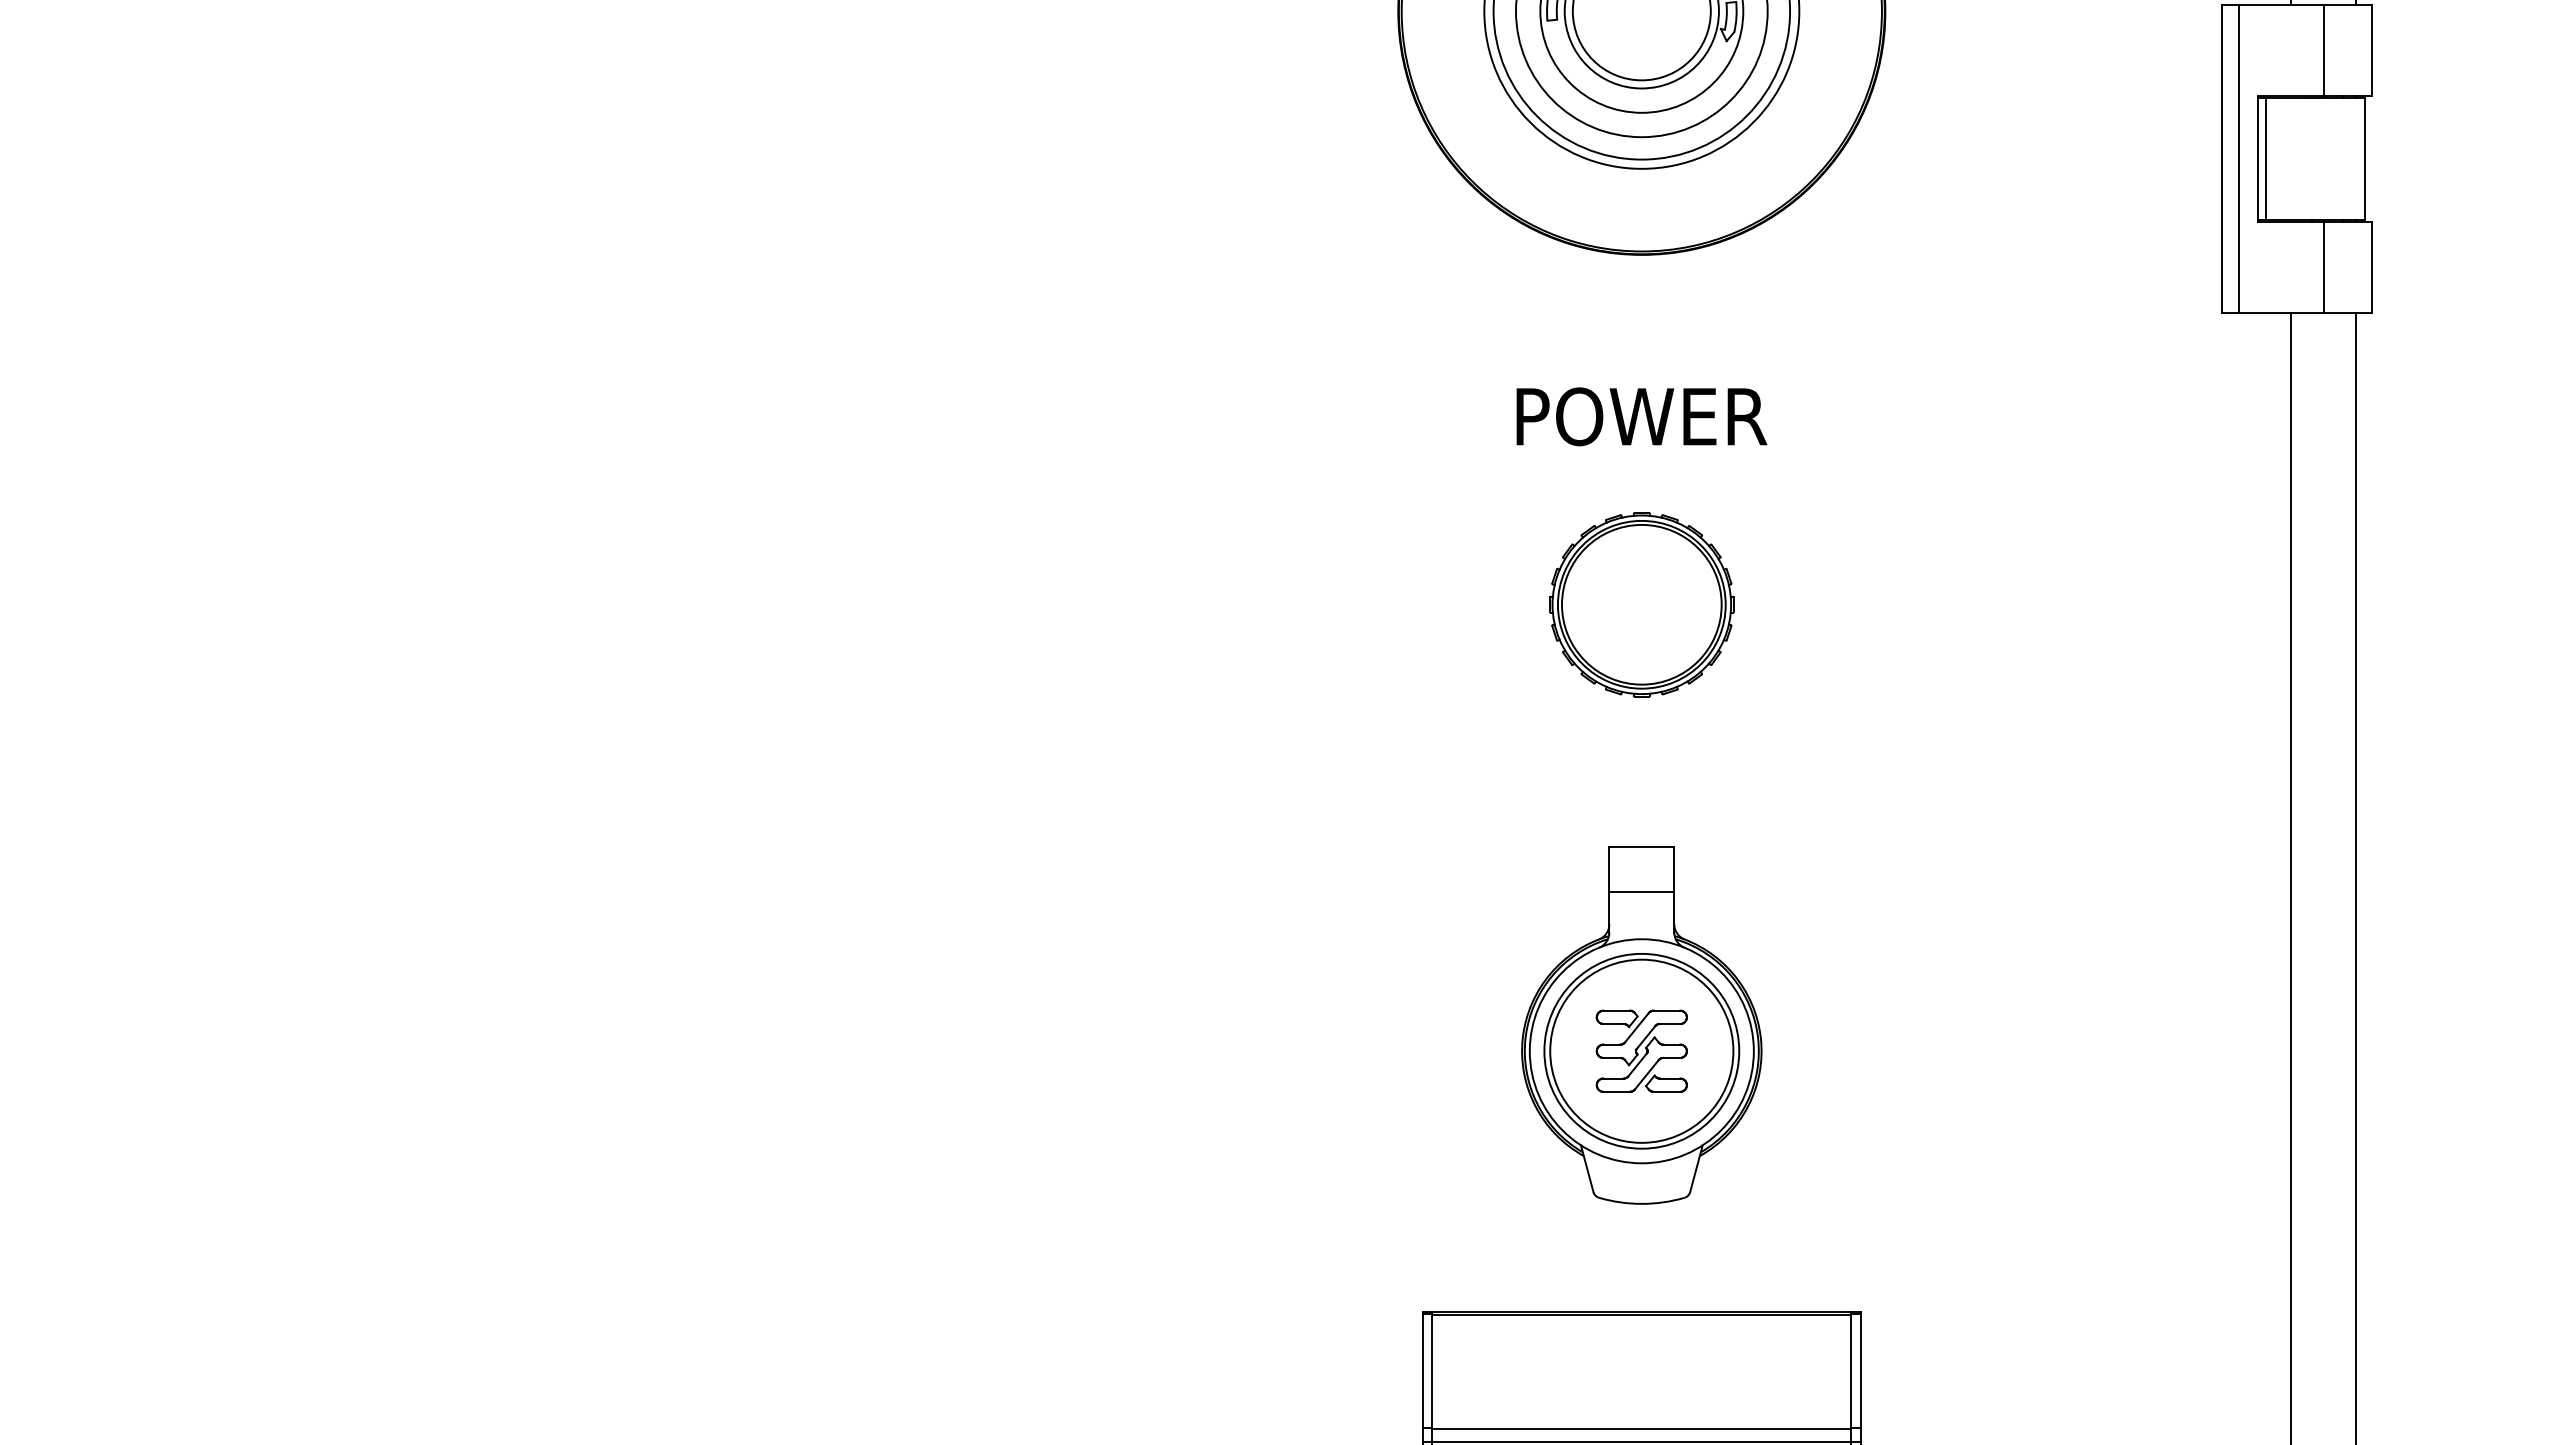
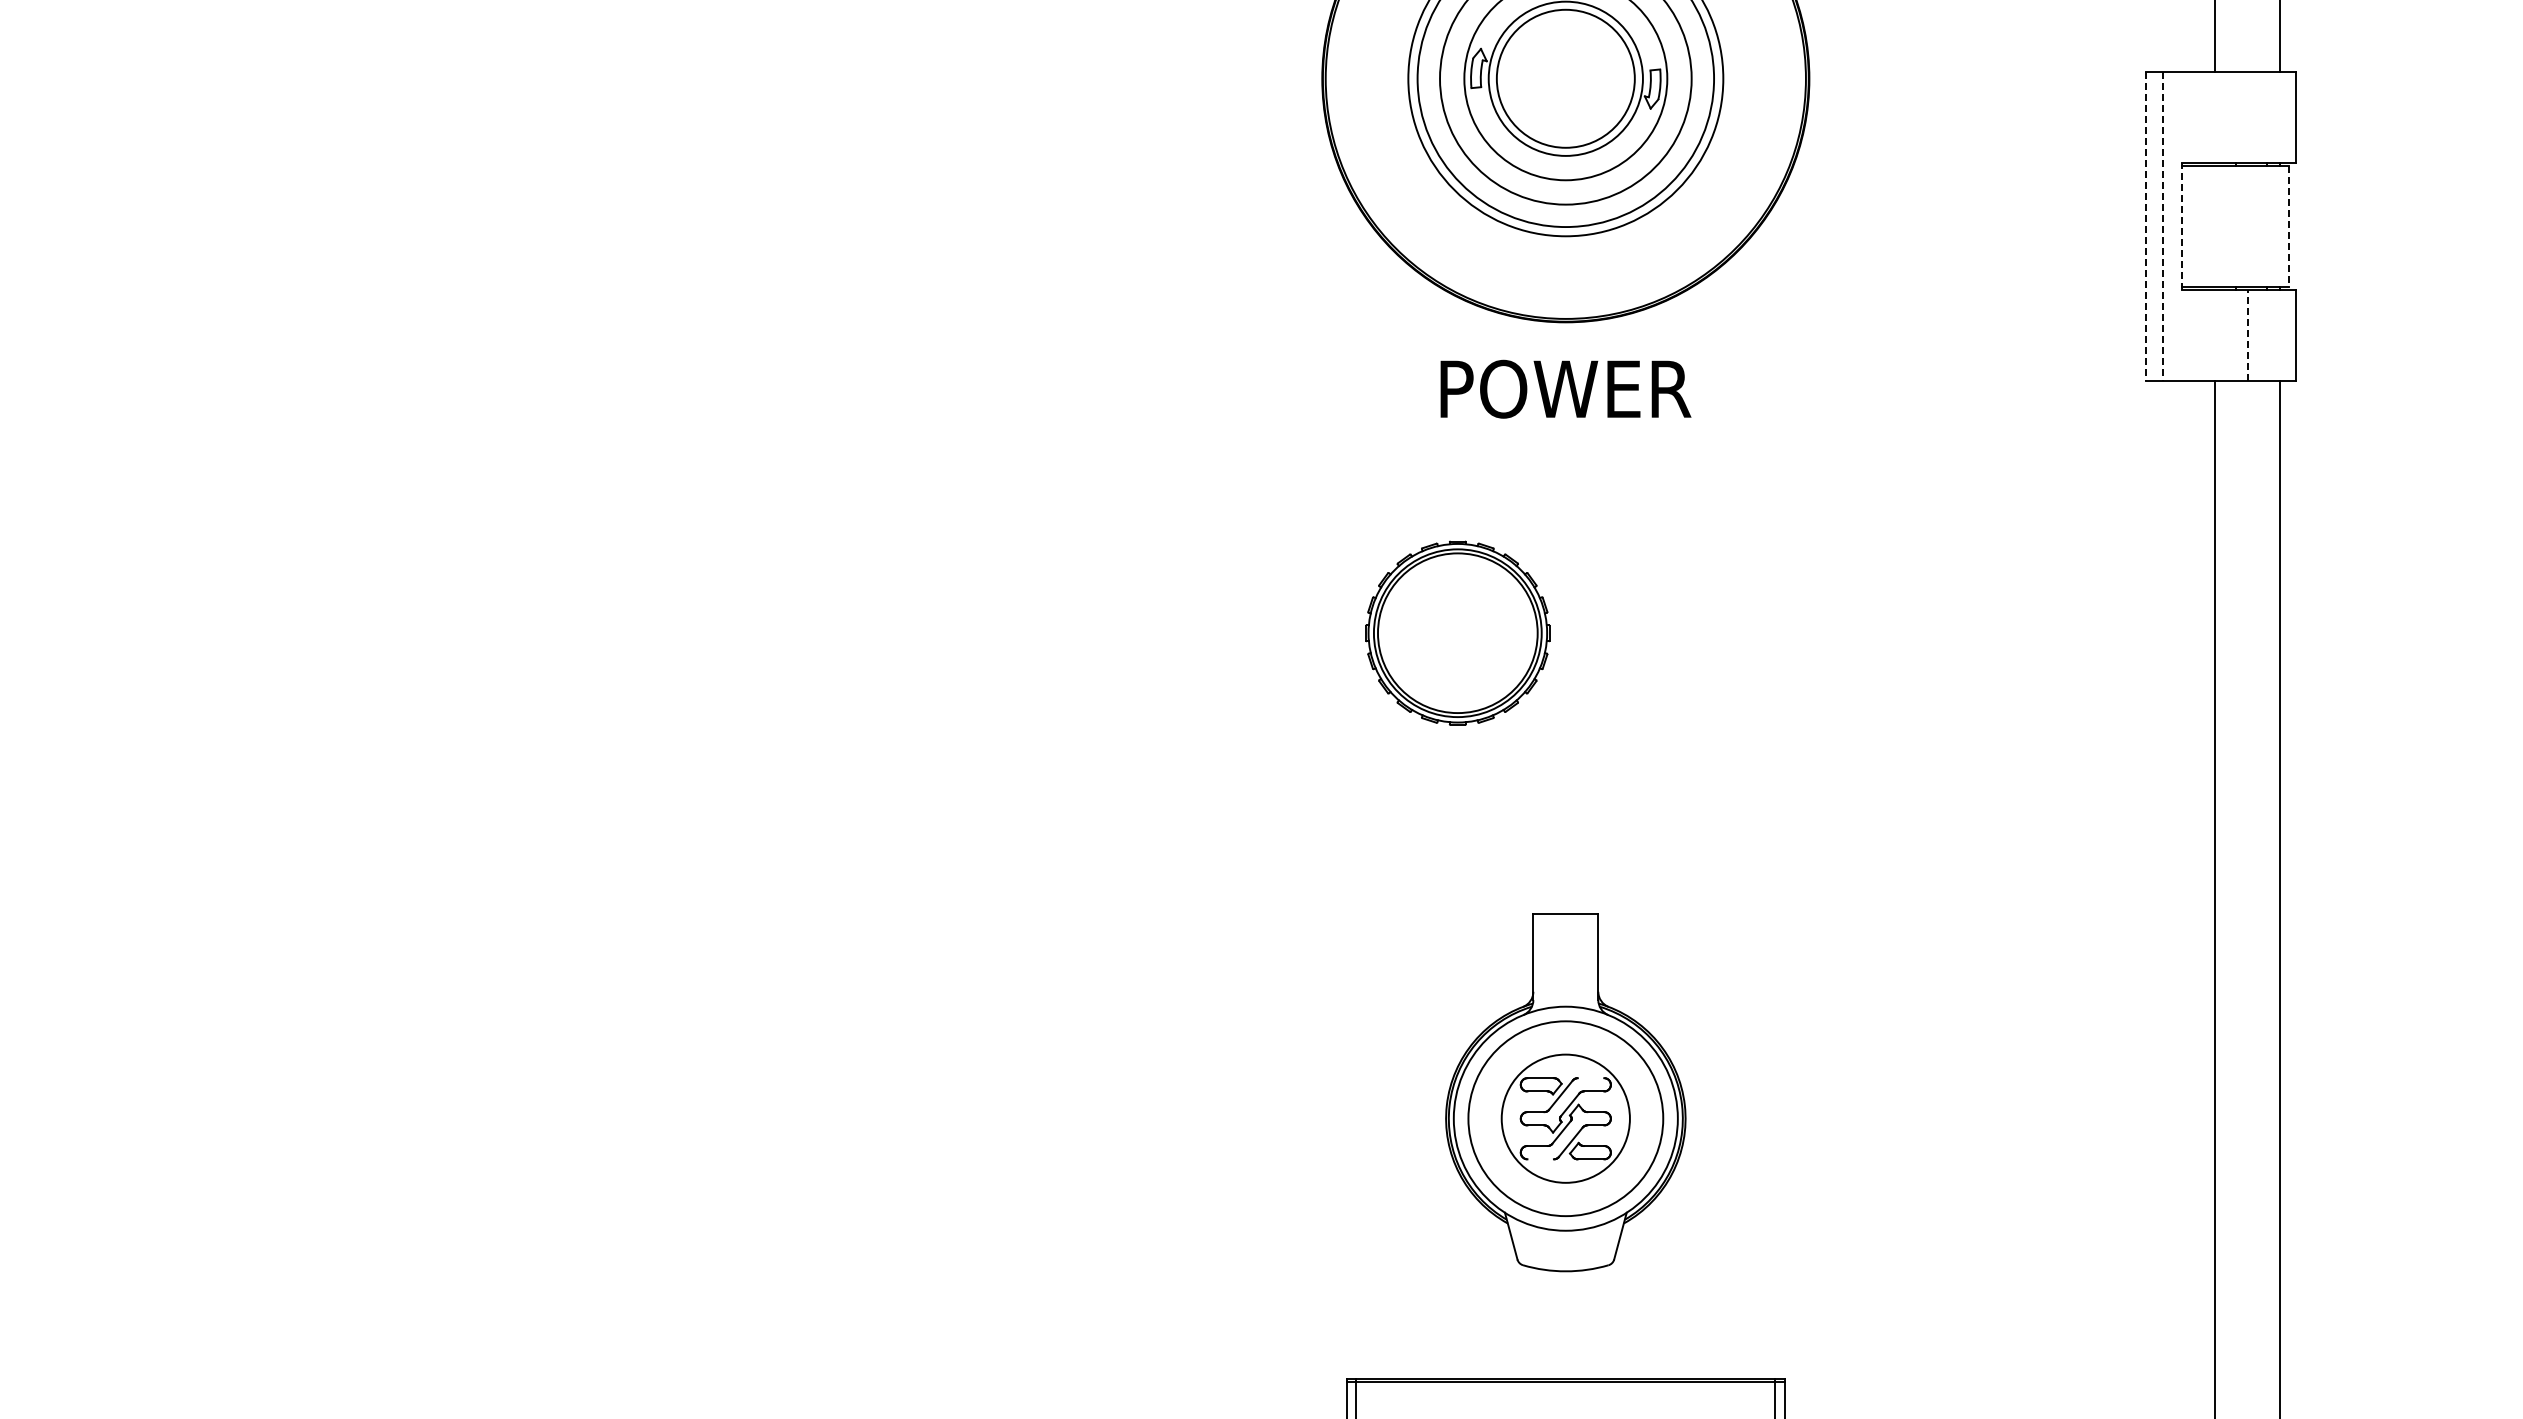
line: (2323, 49) -> (2247, 116), removed
line: (2258, 158) -> (2182, 225), solid -> dashed
line: (2222, 159) -> (2146, 226), solid -> dashed
line: (2238, 159) -> (2162, 226), solid -> dashed
line: (2266, 159) -> (2190, 226), removed
line: (2365, 159) -> (2289, 226), solid -> dashed
line: (2323, 267) -> (2247, 334), solid -> dashed
text: (1641, 416) -> (1565, 388), moved
part: (1641, 604) -> (1457, 632), moved
line: (1641, 891) -> (1565, 958), removed
line: (1666, 1010) -> (1590, 1077), removed
circle: (1641, 1050) -> (1565, 1117), size x0.7
line: (1616, 1091) -> (1540, 1158), removed

